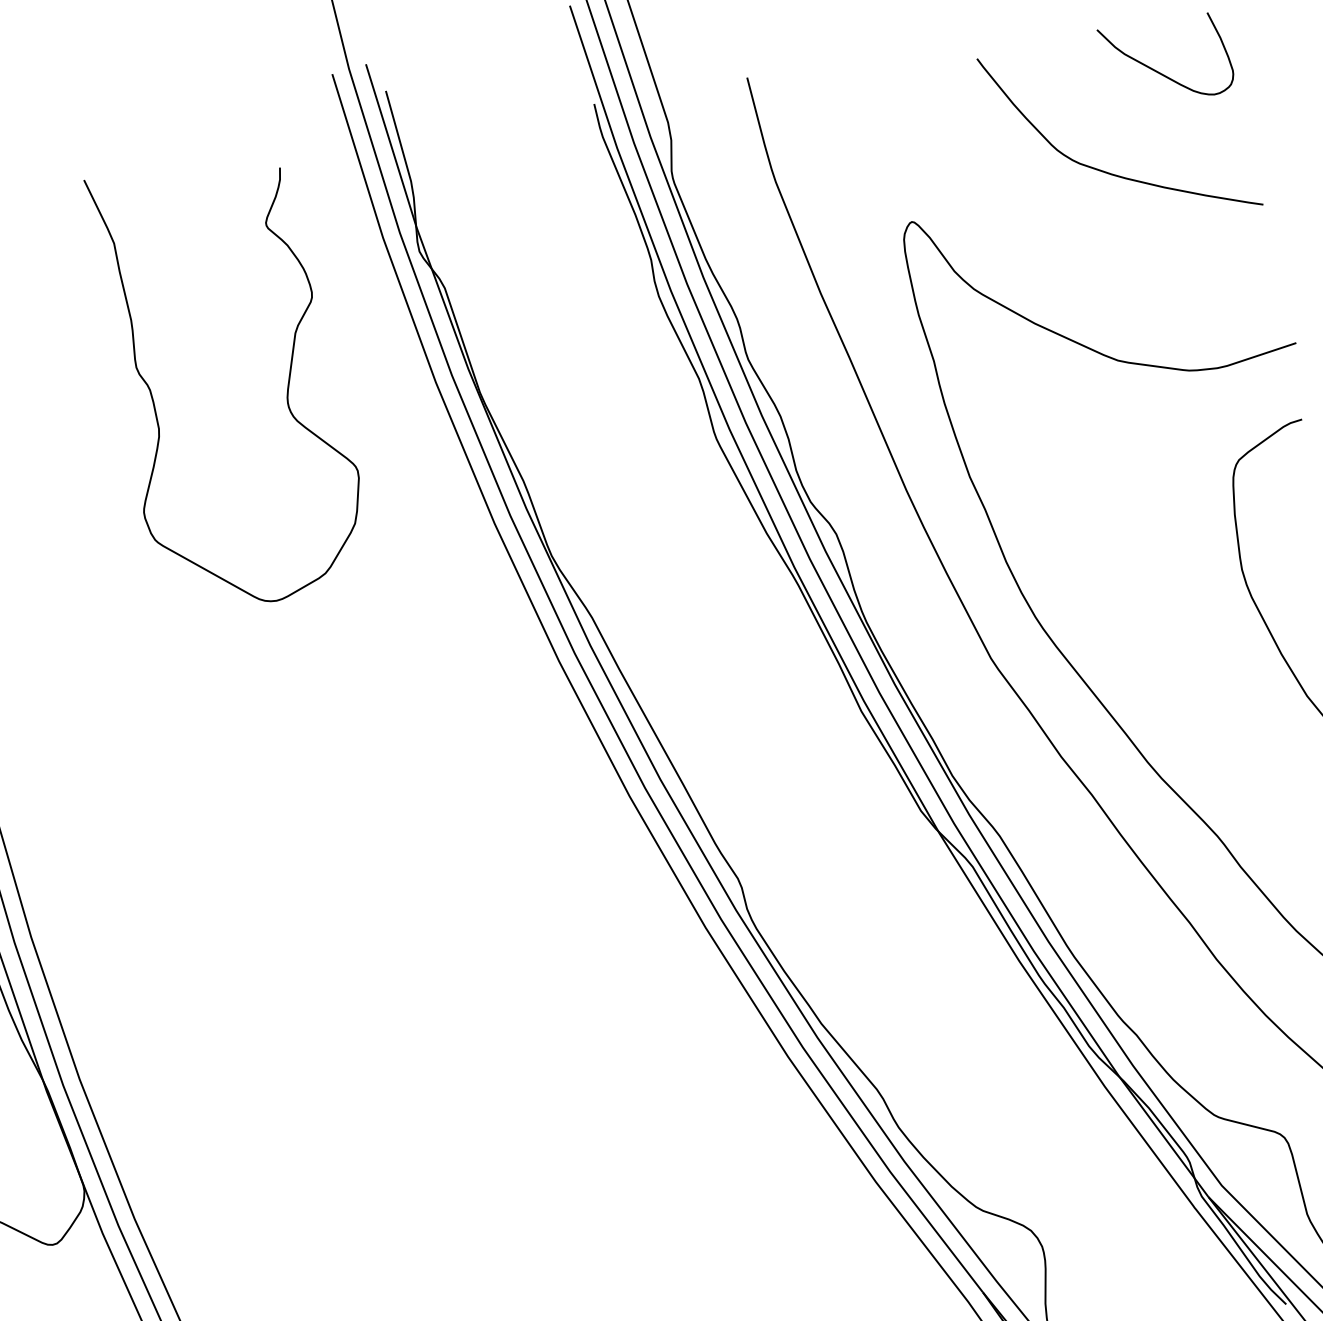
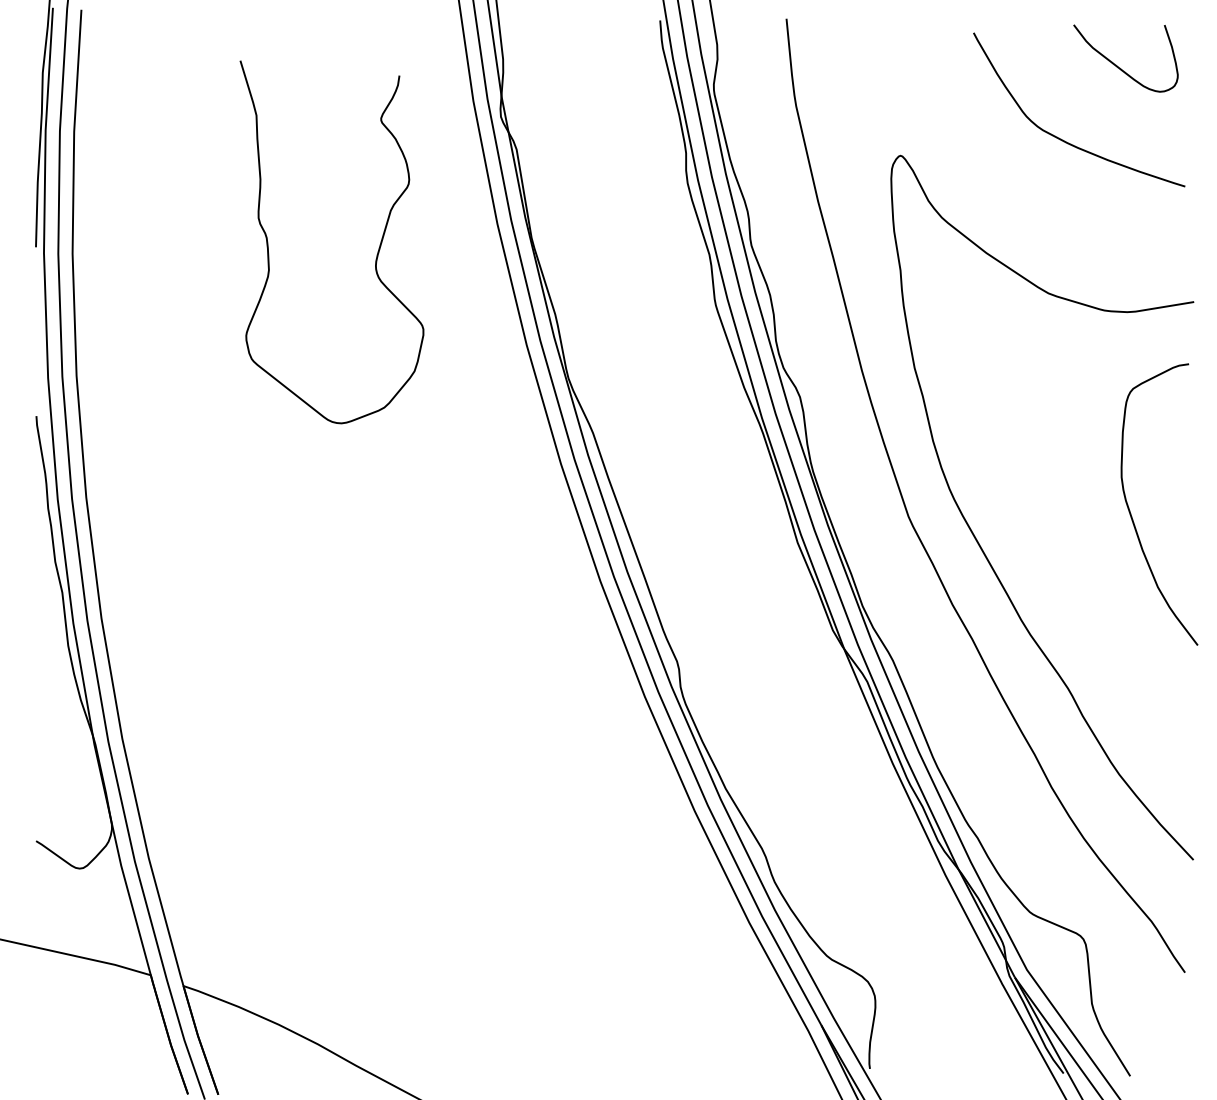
curve: (286, 389) -> (376, 254), moved

